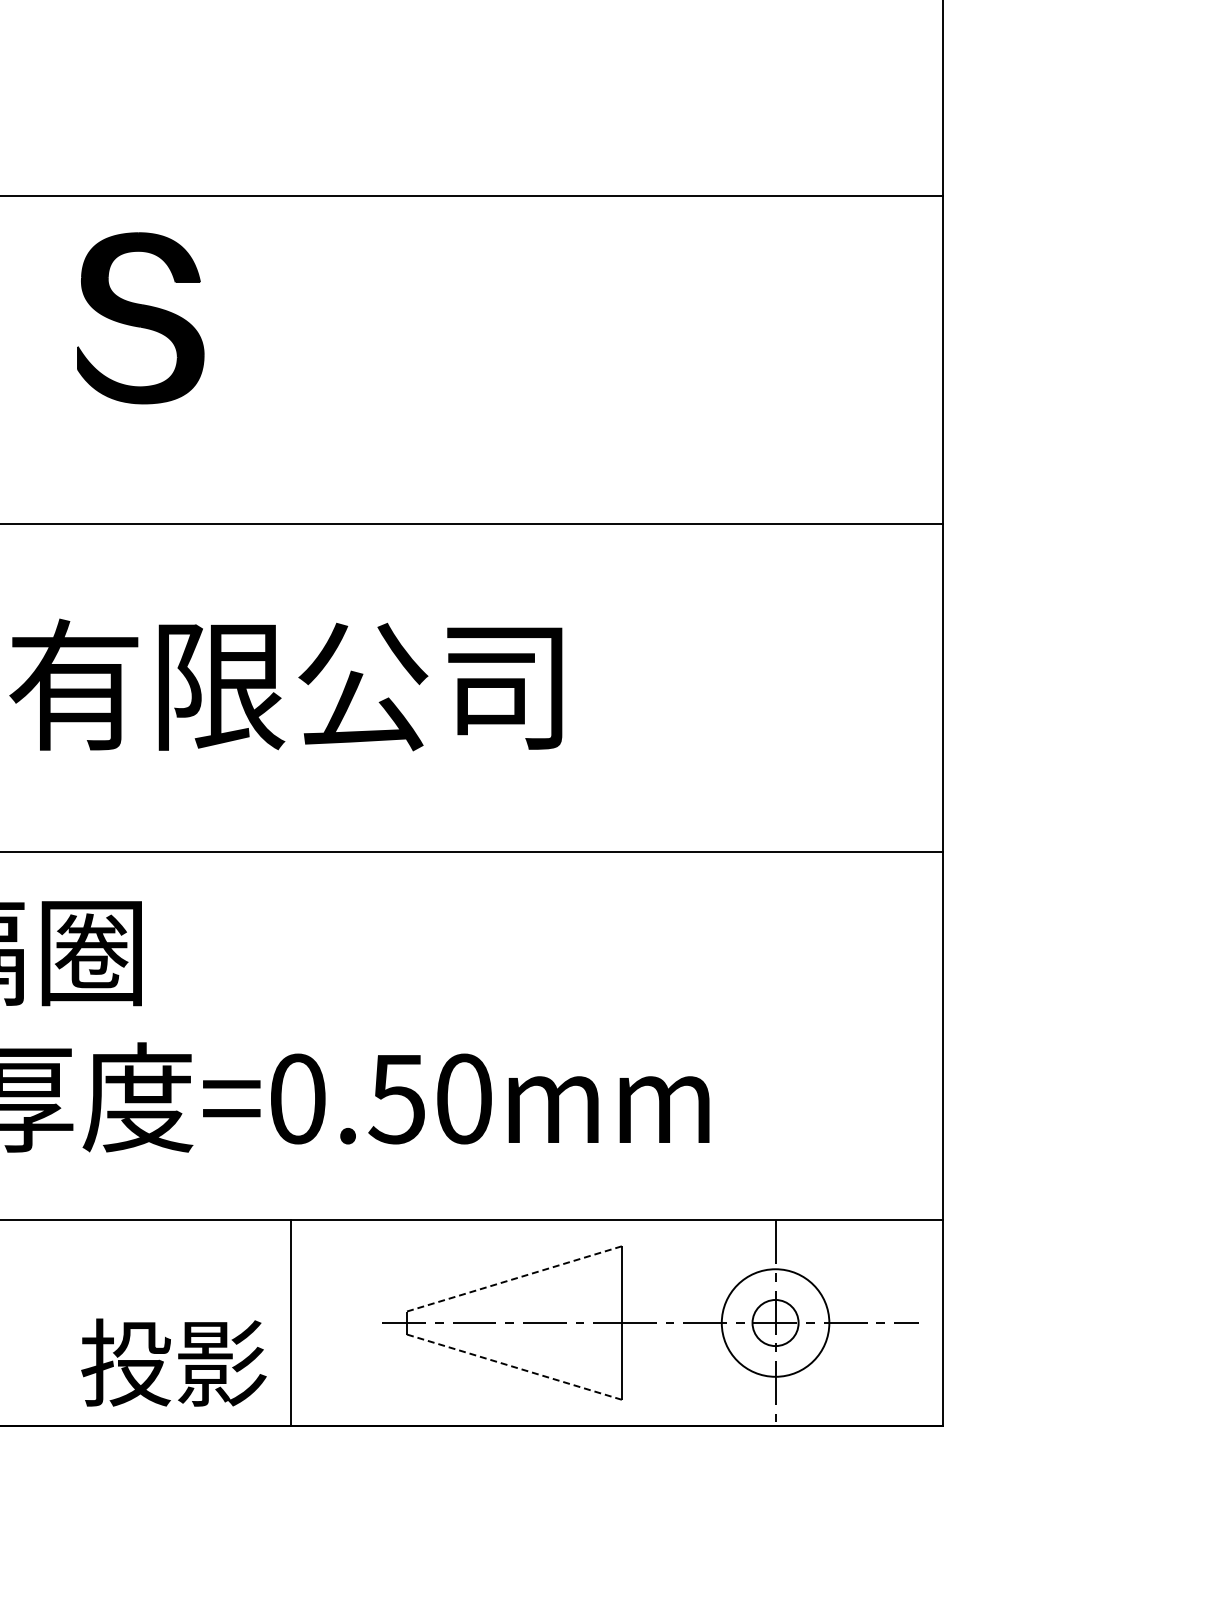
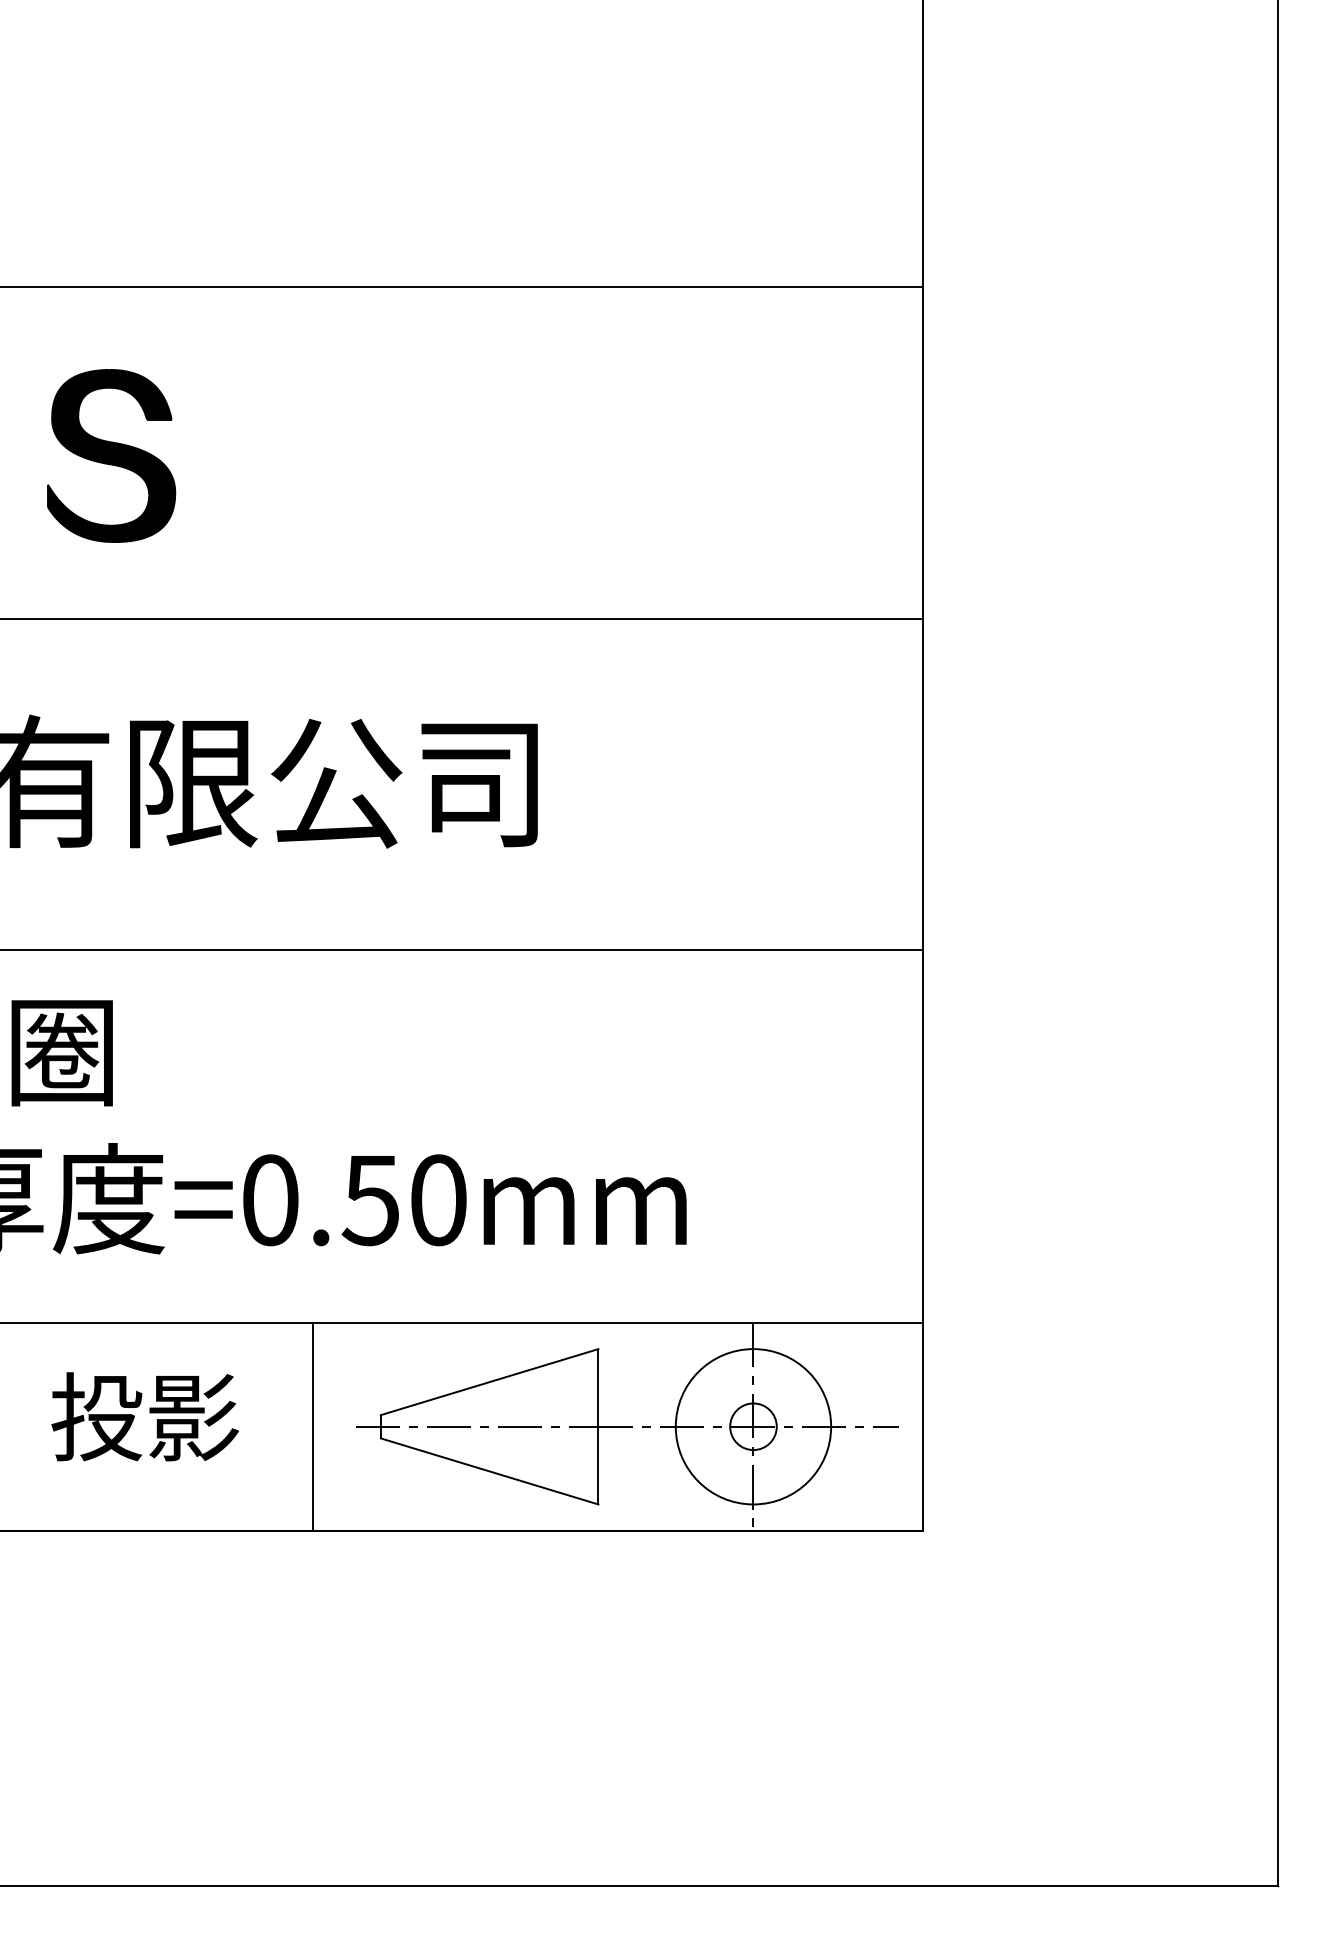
part: (140, 317) -> (111, 455), moved
line: (514, 1279) -> (489, 1382), dashed -> solid
line: (290, 1322) -> (312, 1426), moved
circle: (775, 1322) -> (753, 1426), size x1.43
text: (173, 1362) -> (144, 1416), moved
line: (514, 1367) -> (489, 1471), dashed -> solid

